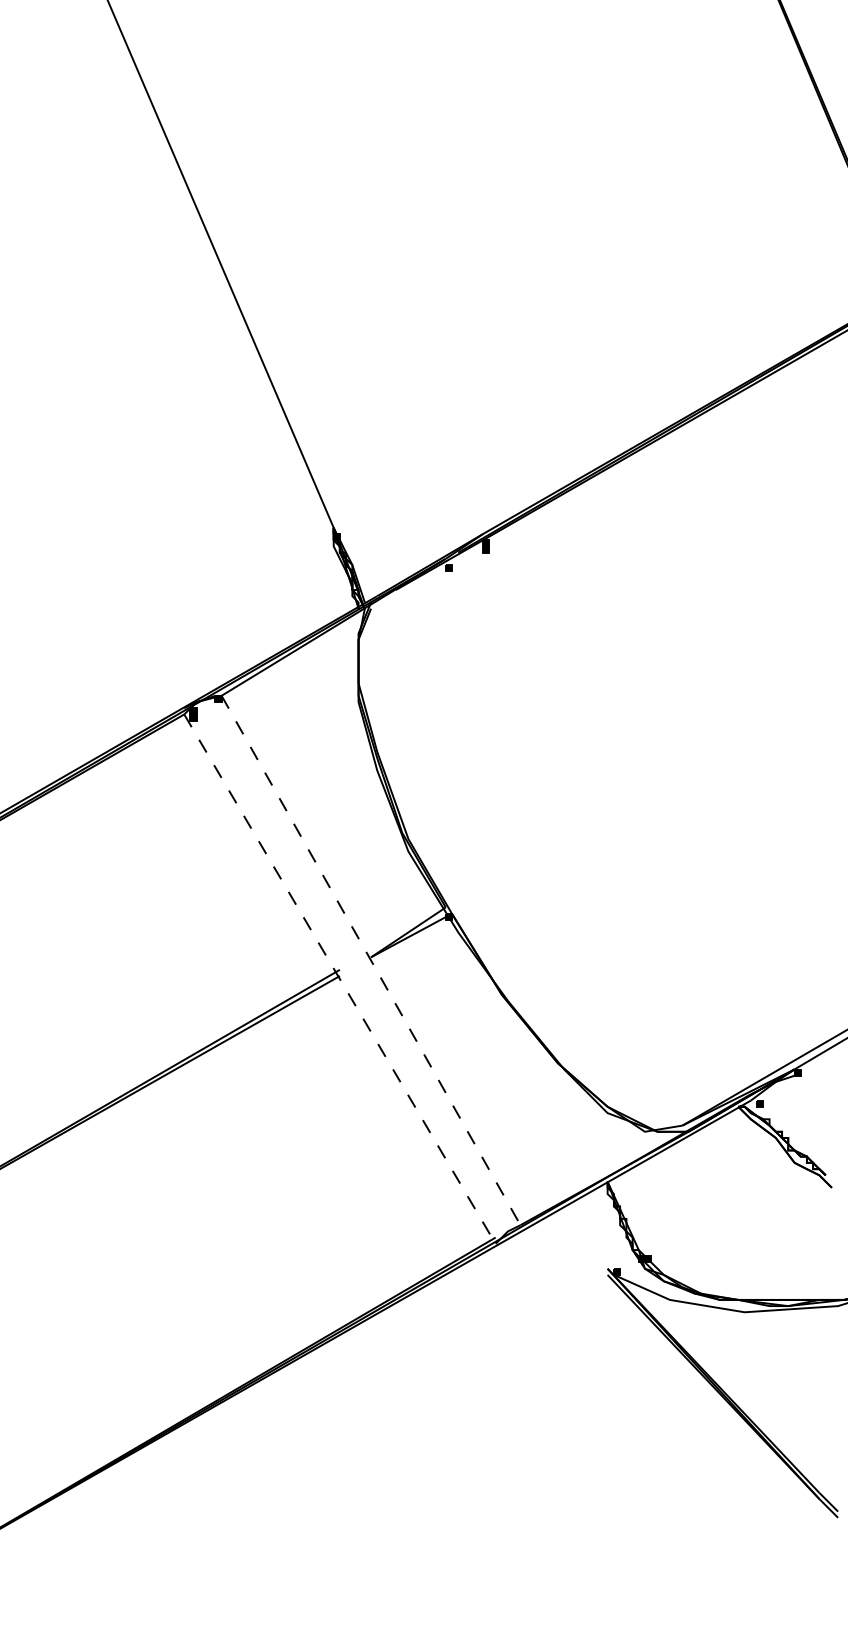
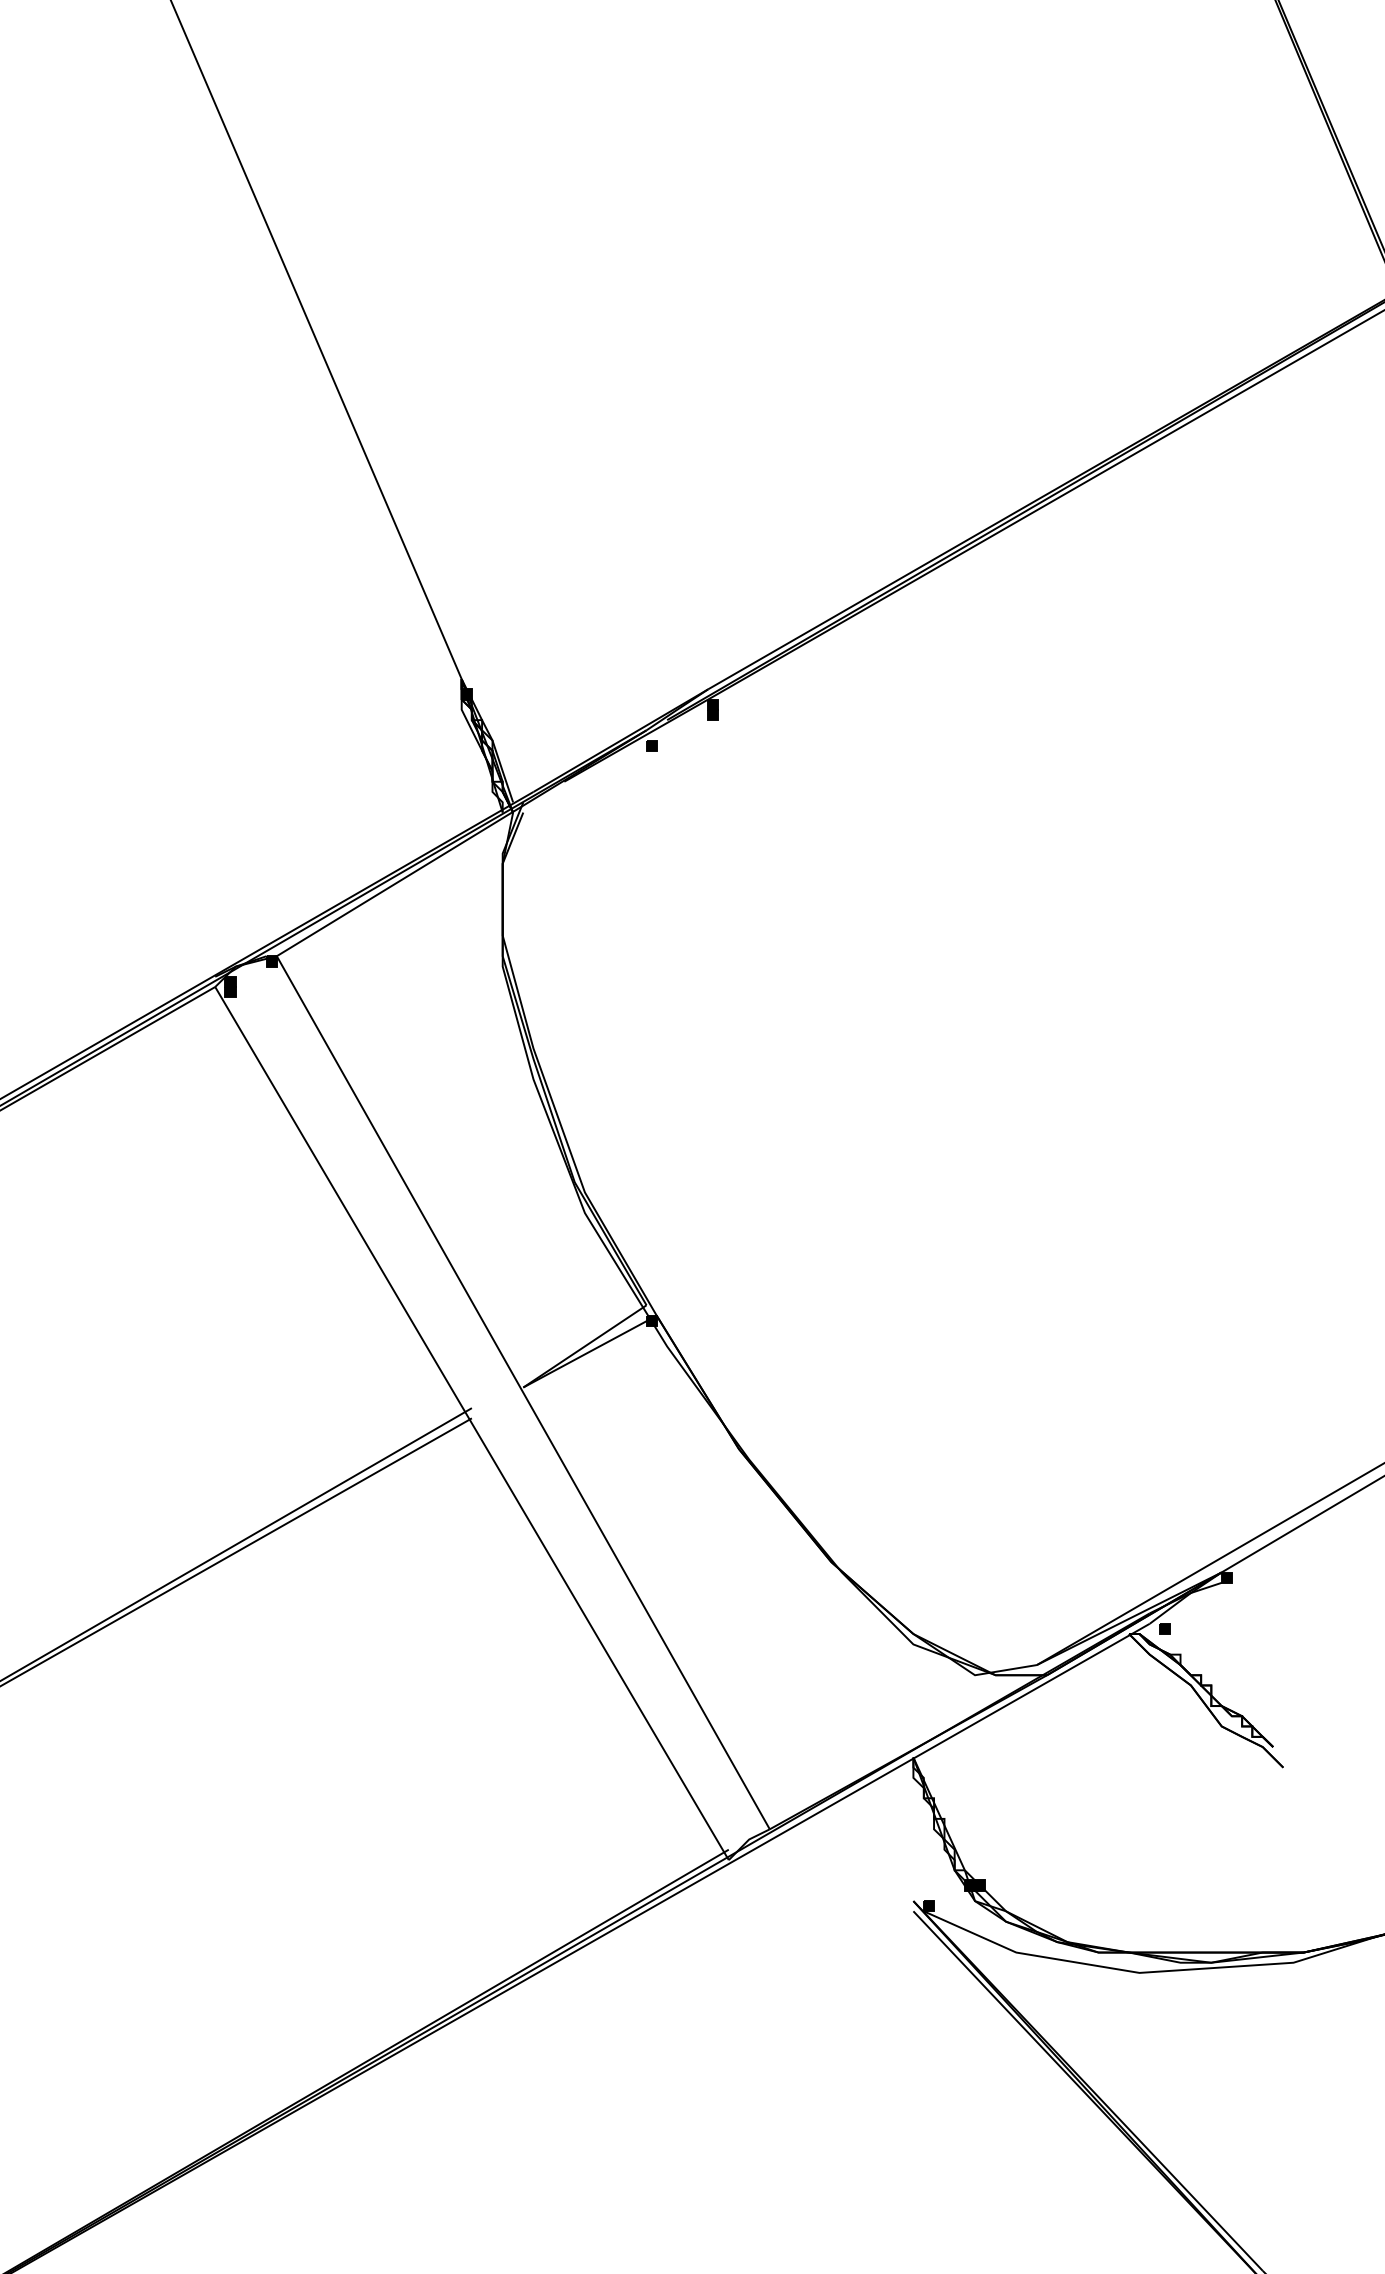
line: (371, 960) -> (524, 1392), dashed -> solid
line: (340, 979) -> (472, 1424), dashed -> solid

